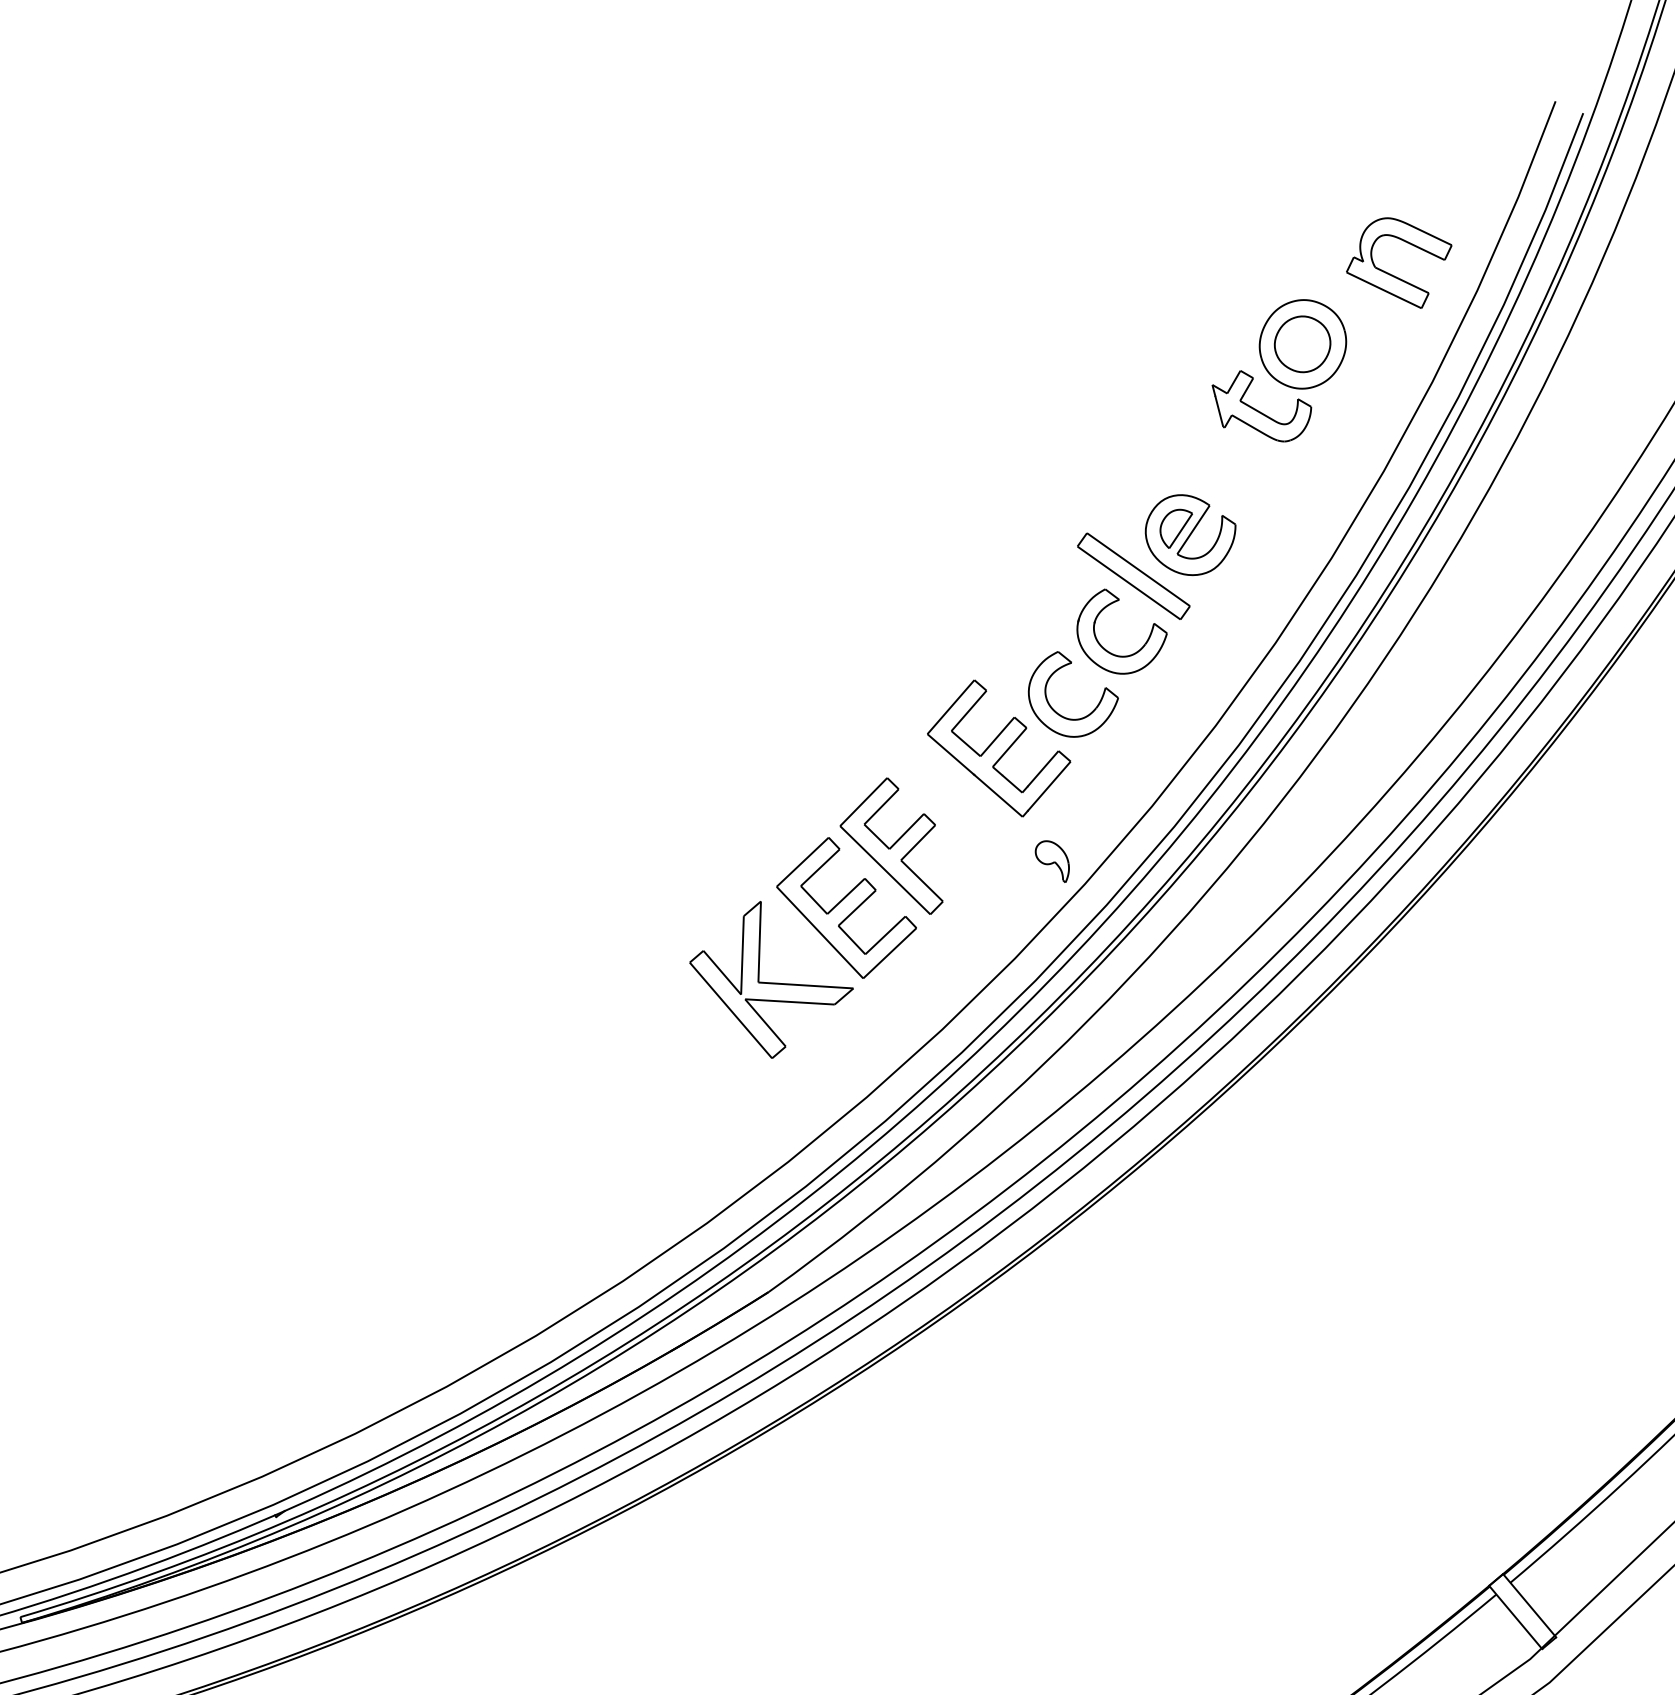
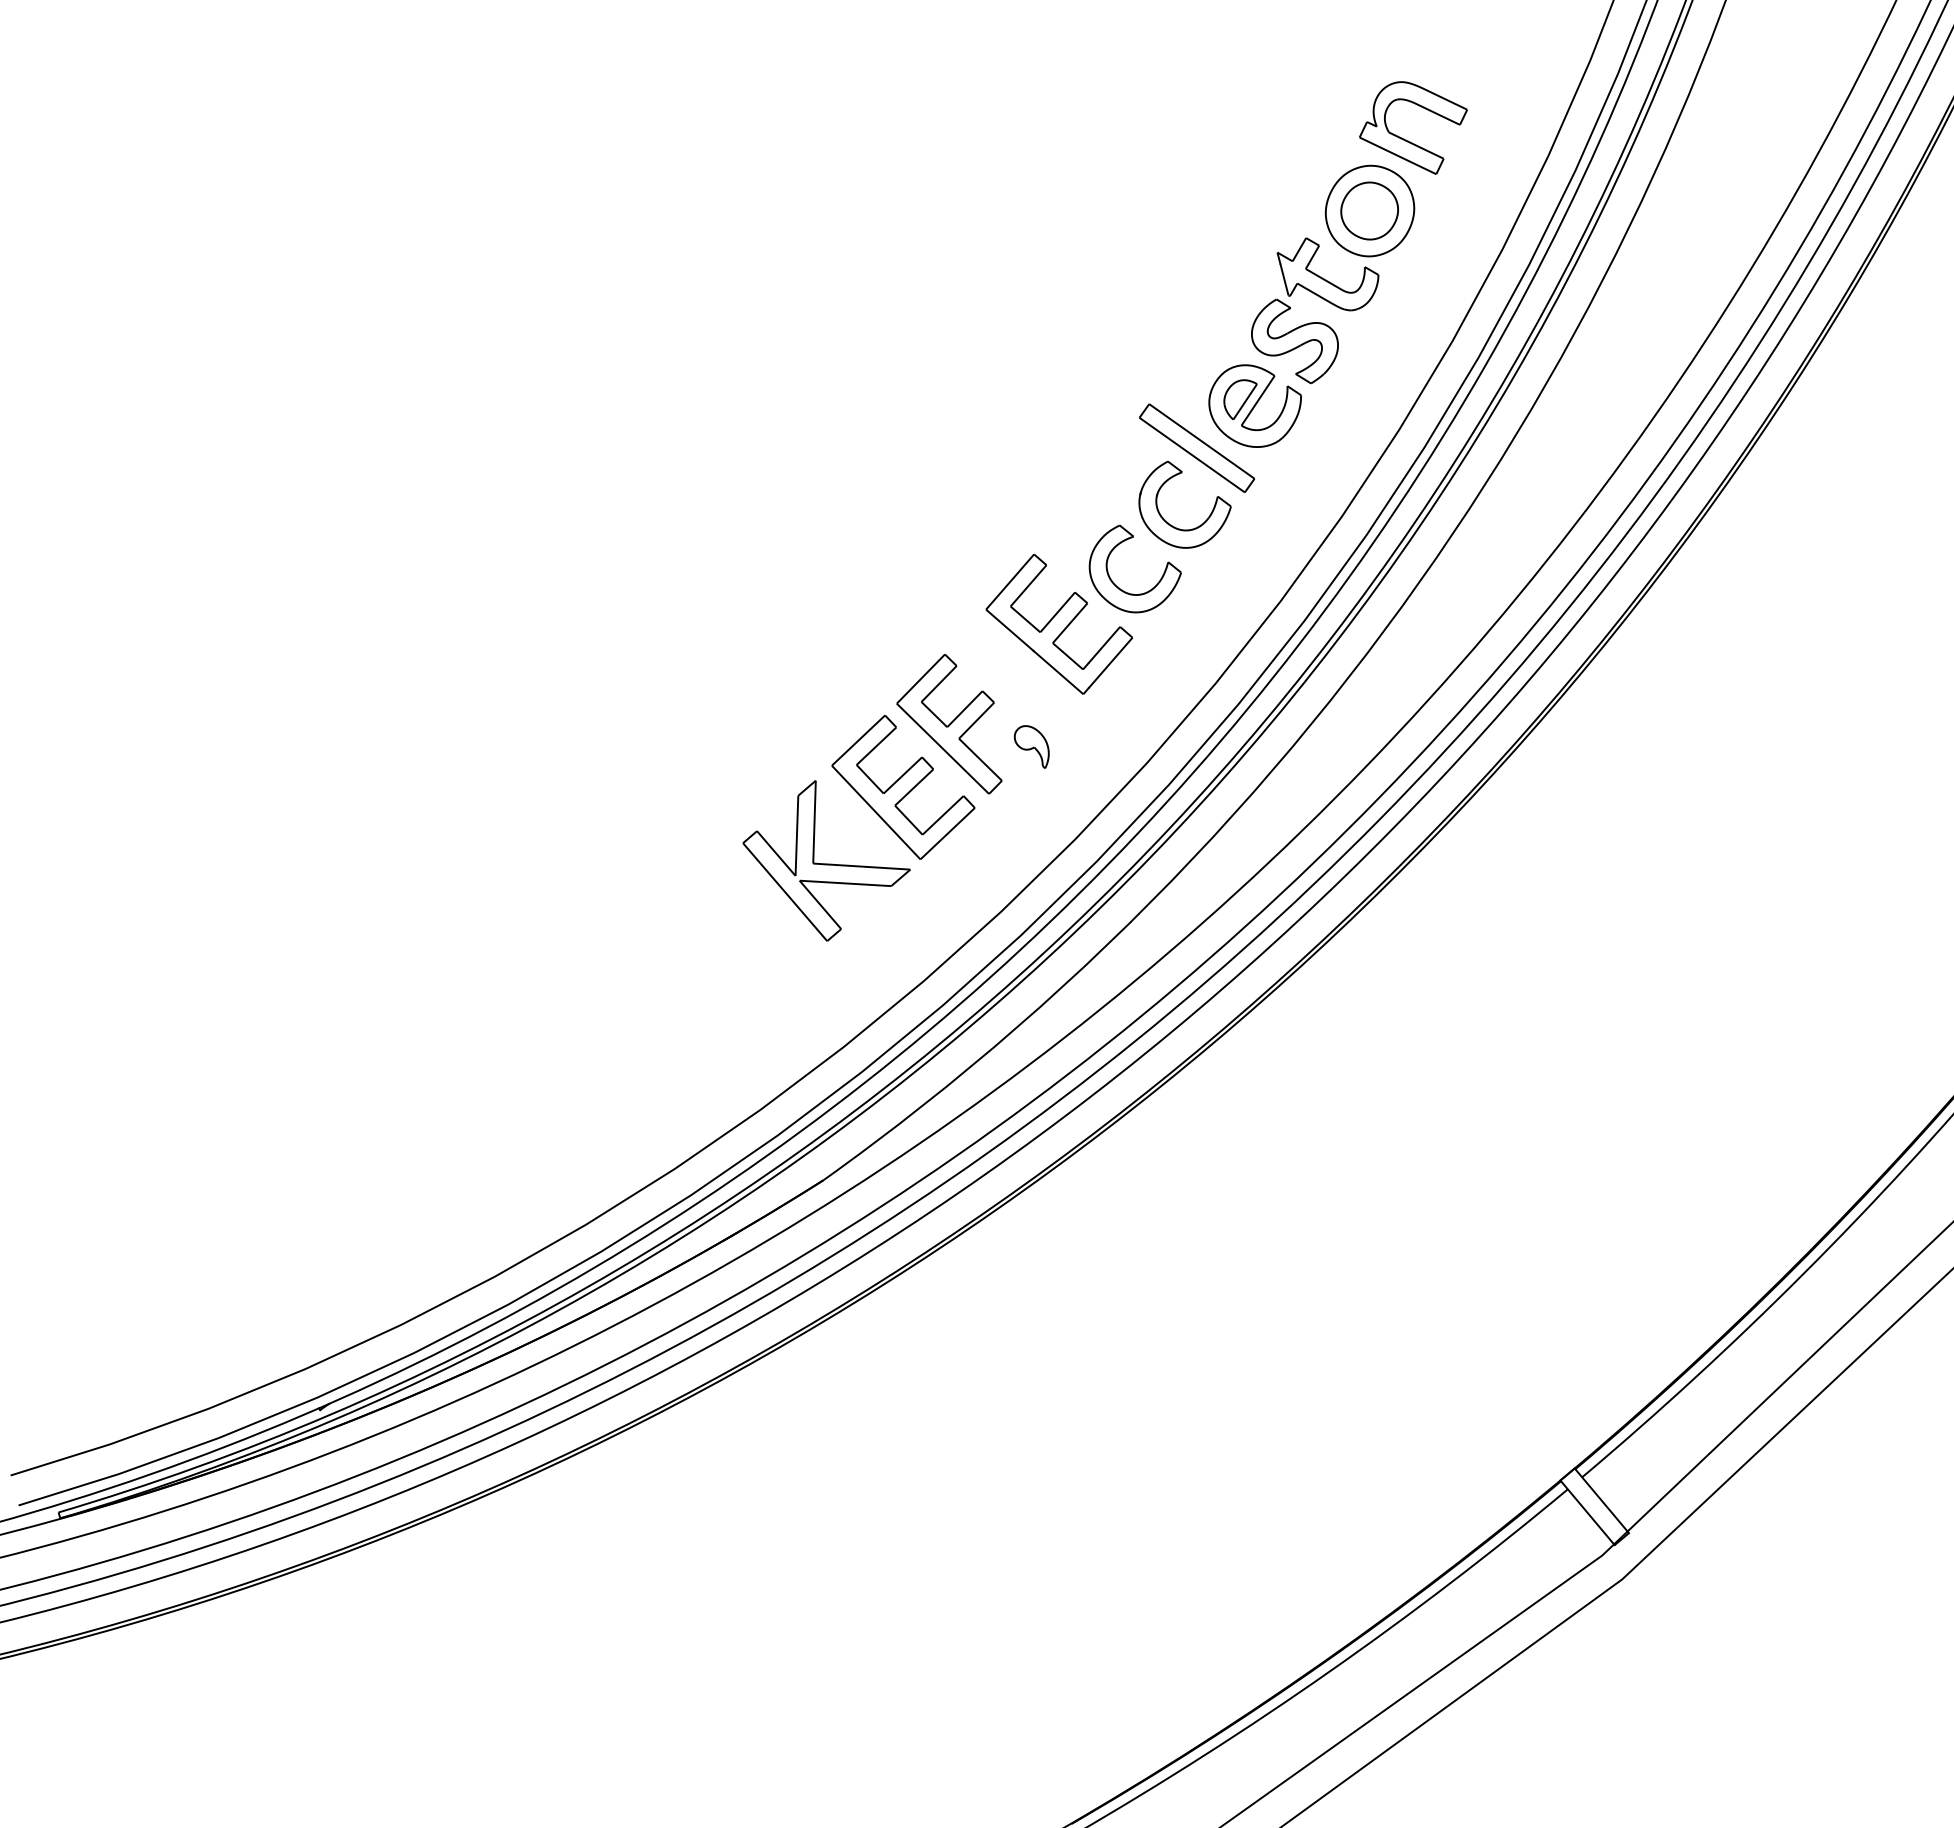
part: (1392, 274) -> (1406, 139), moved
part: (1229, 470) -> (1294, 340), added
part: (1052, 861) -> (1031, 746), moved

